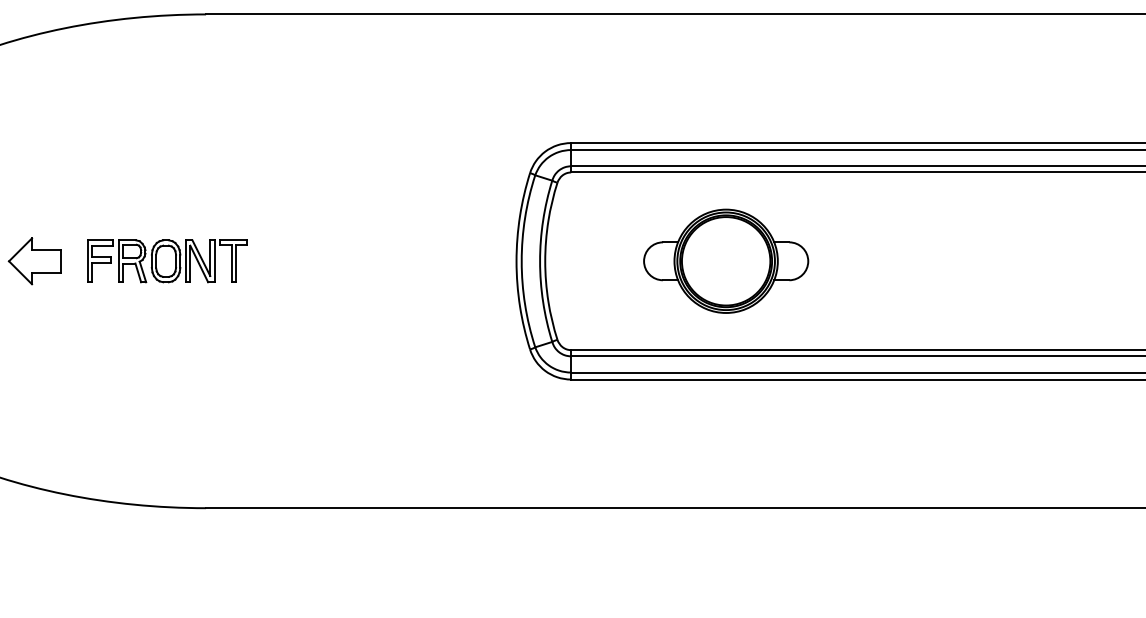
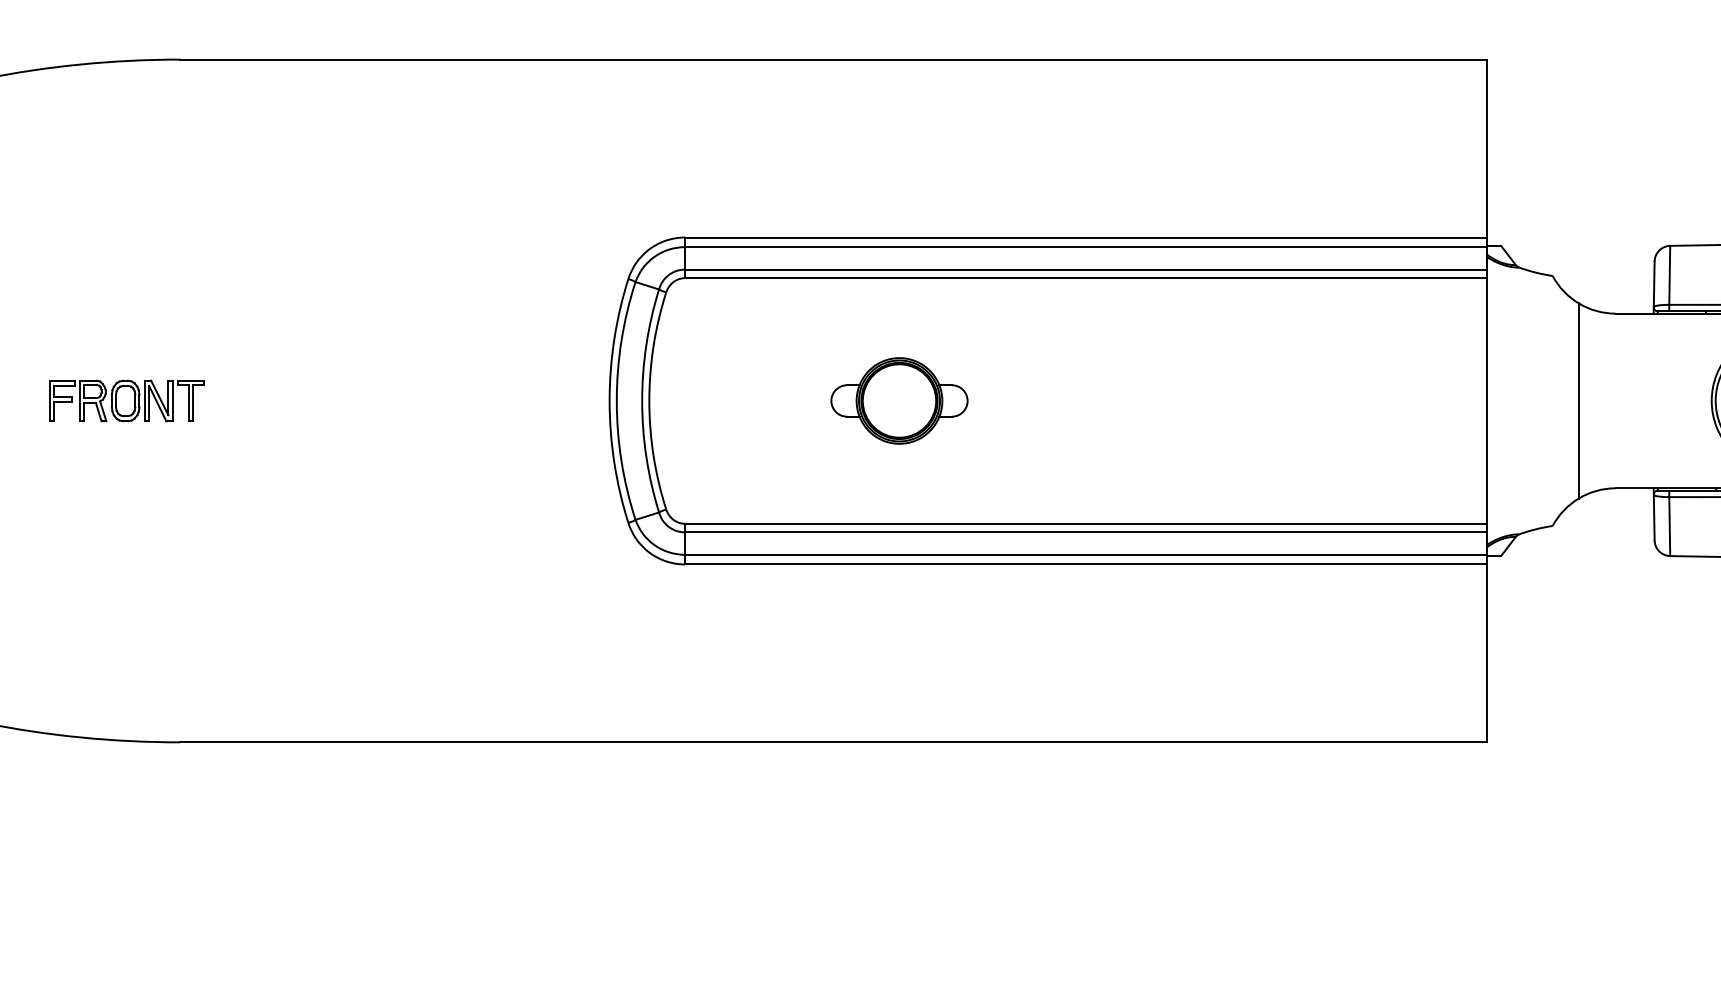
part: (167, 260) -> (126, 400), size x0.7
part: (726, 260) -> (899, 400), size x0.6

